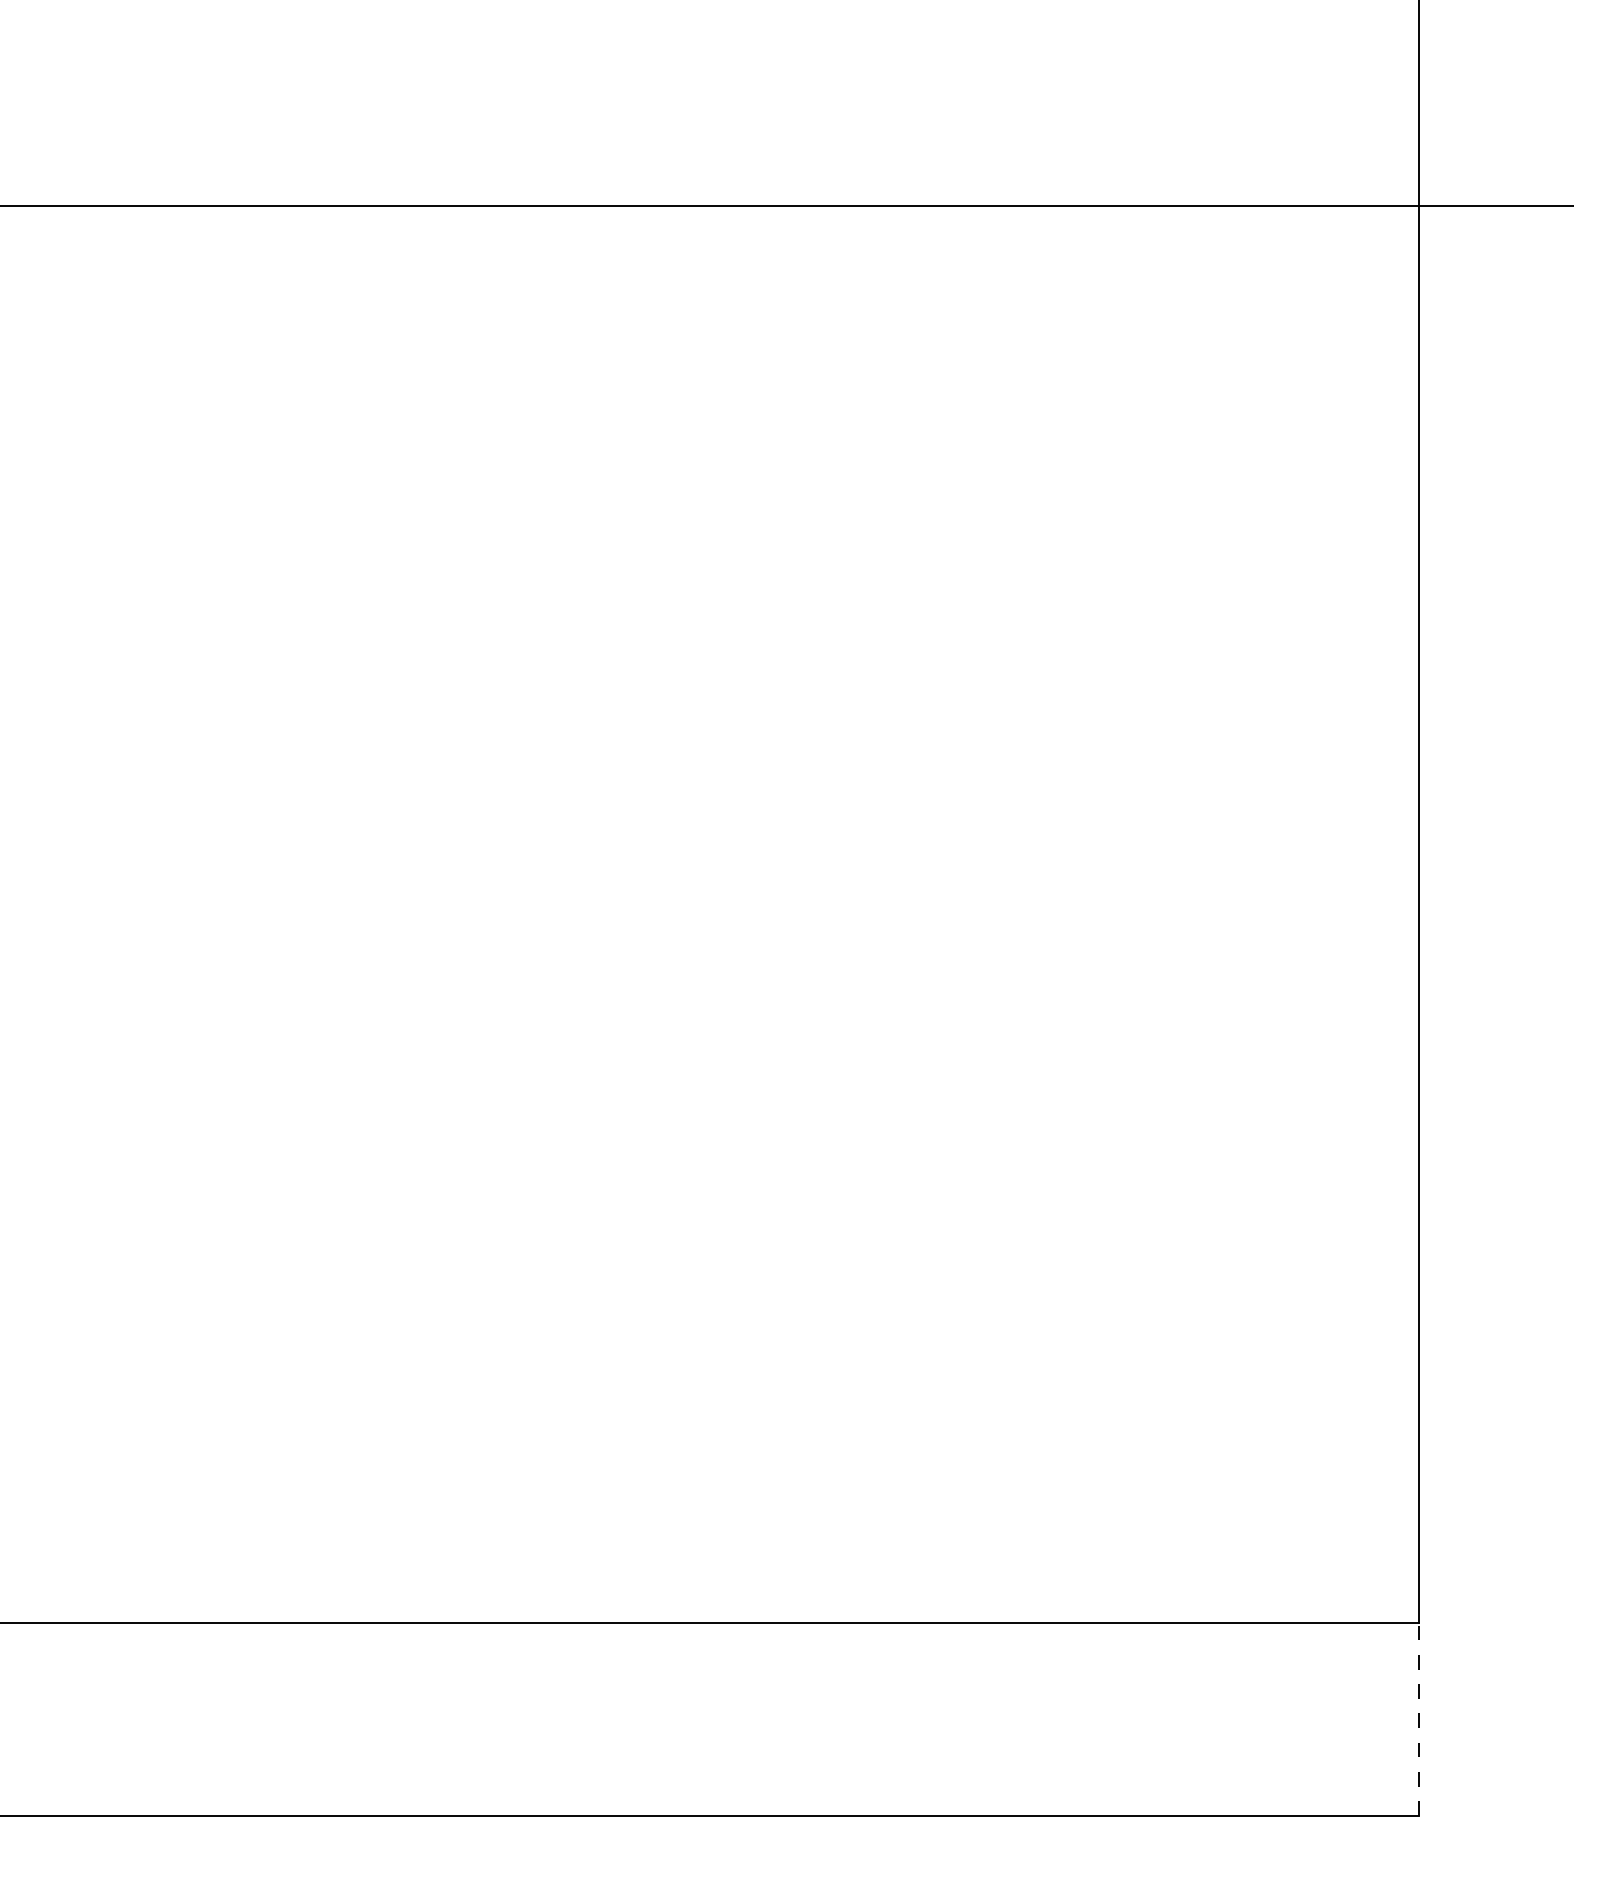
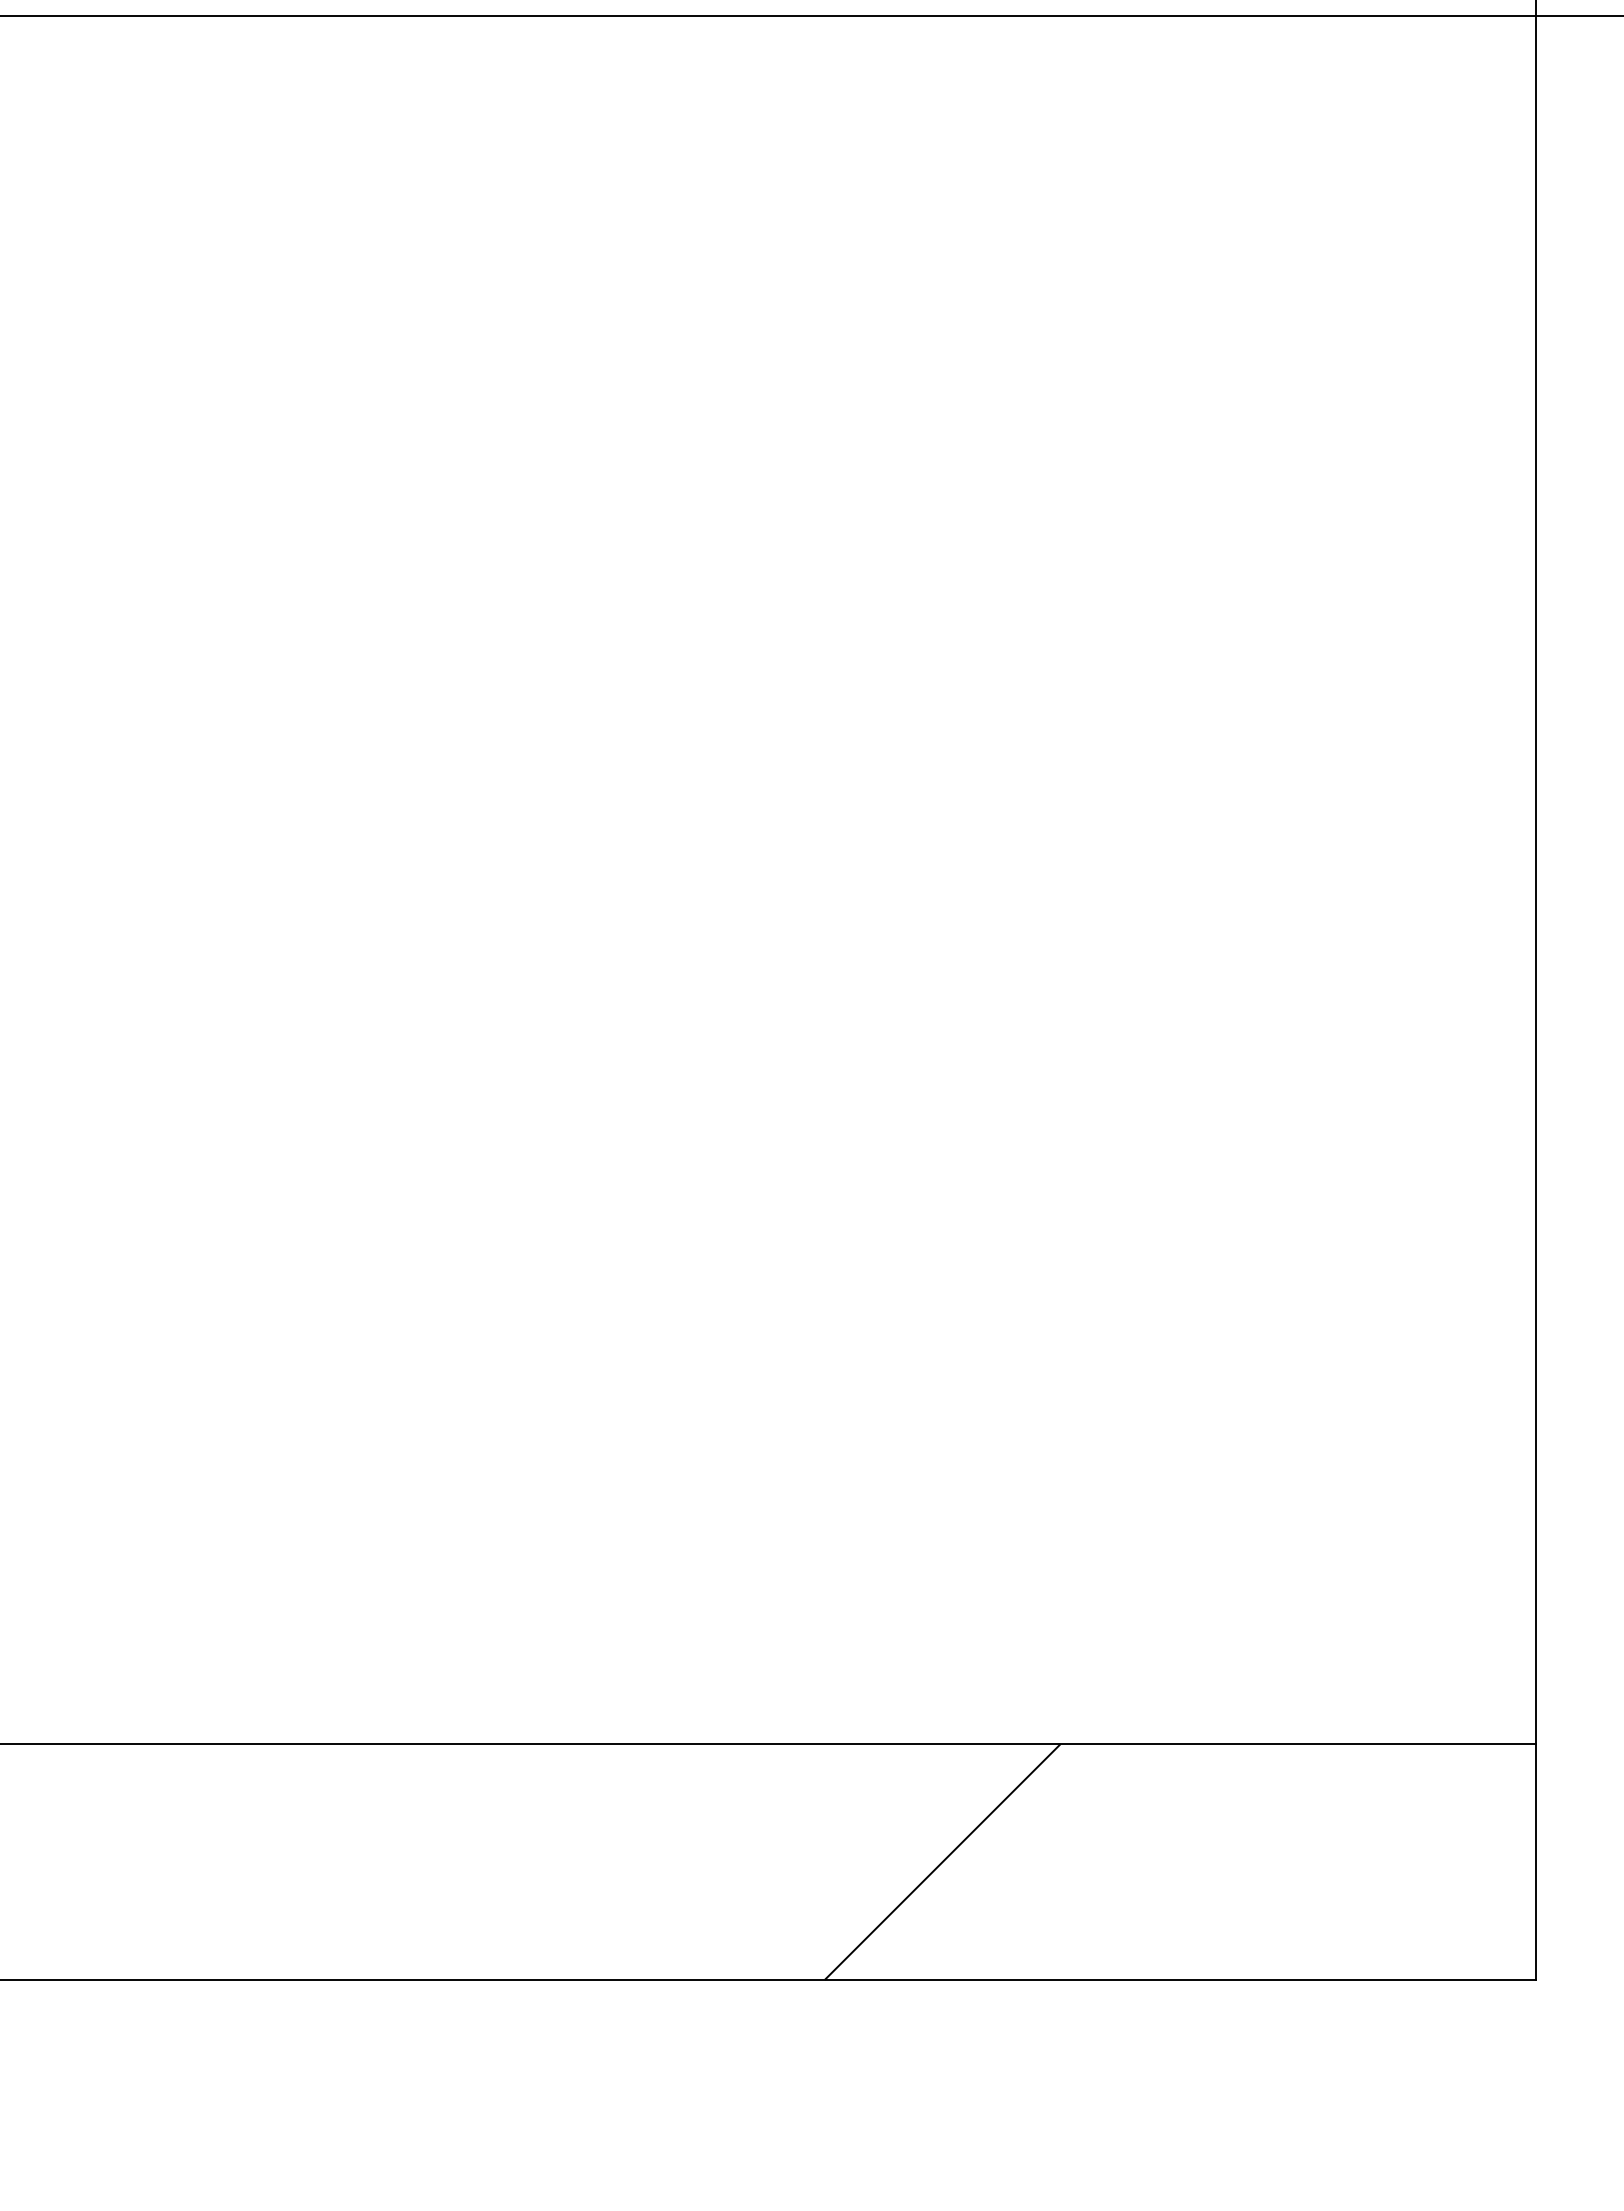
hatch: (932, 1718) -> (942, 1861), added
line: (1418, 1719) -> (1535, 1862), dashed -> solid

